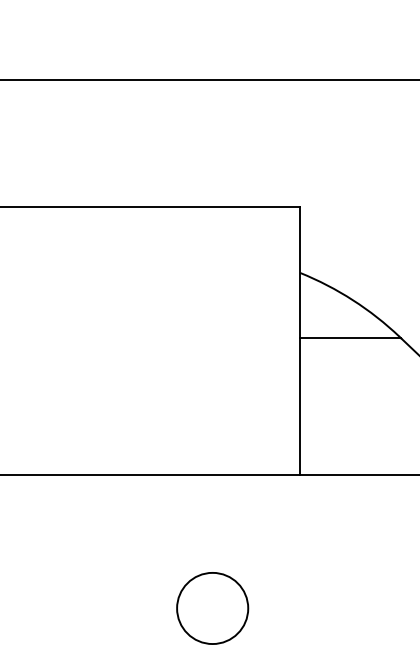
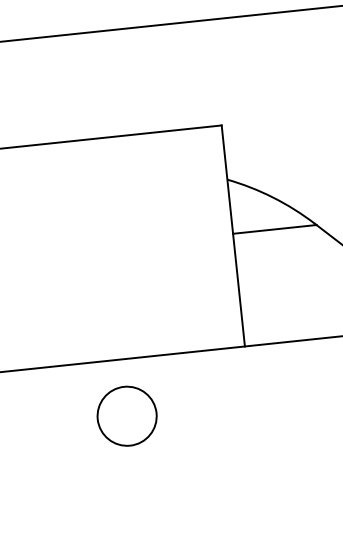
circle: (212, 608) -> (127, 416), moved

